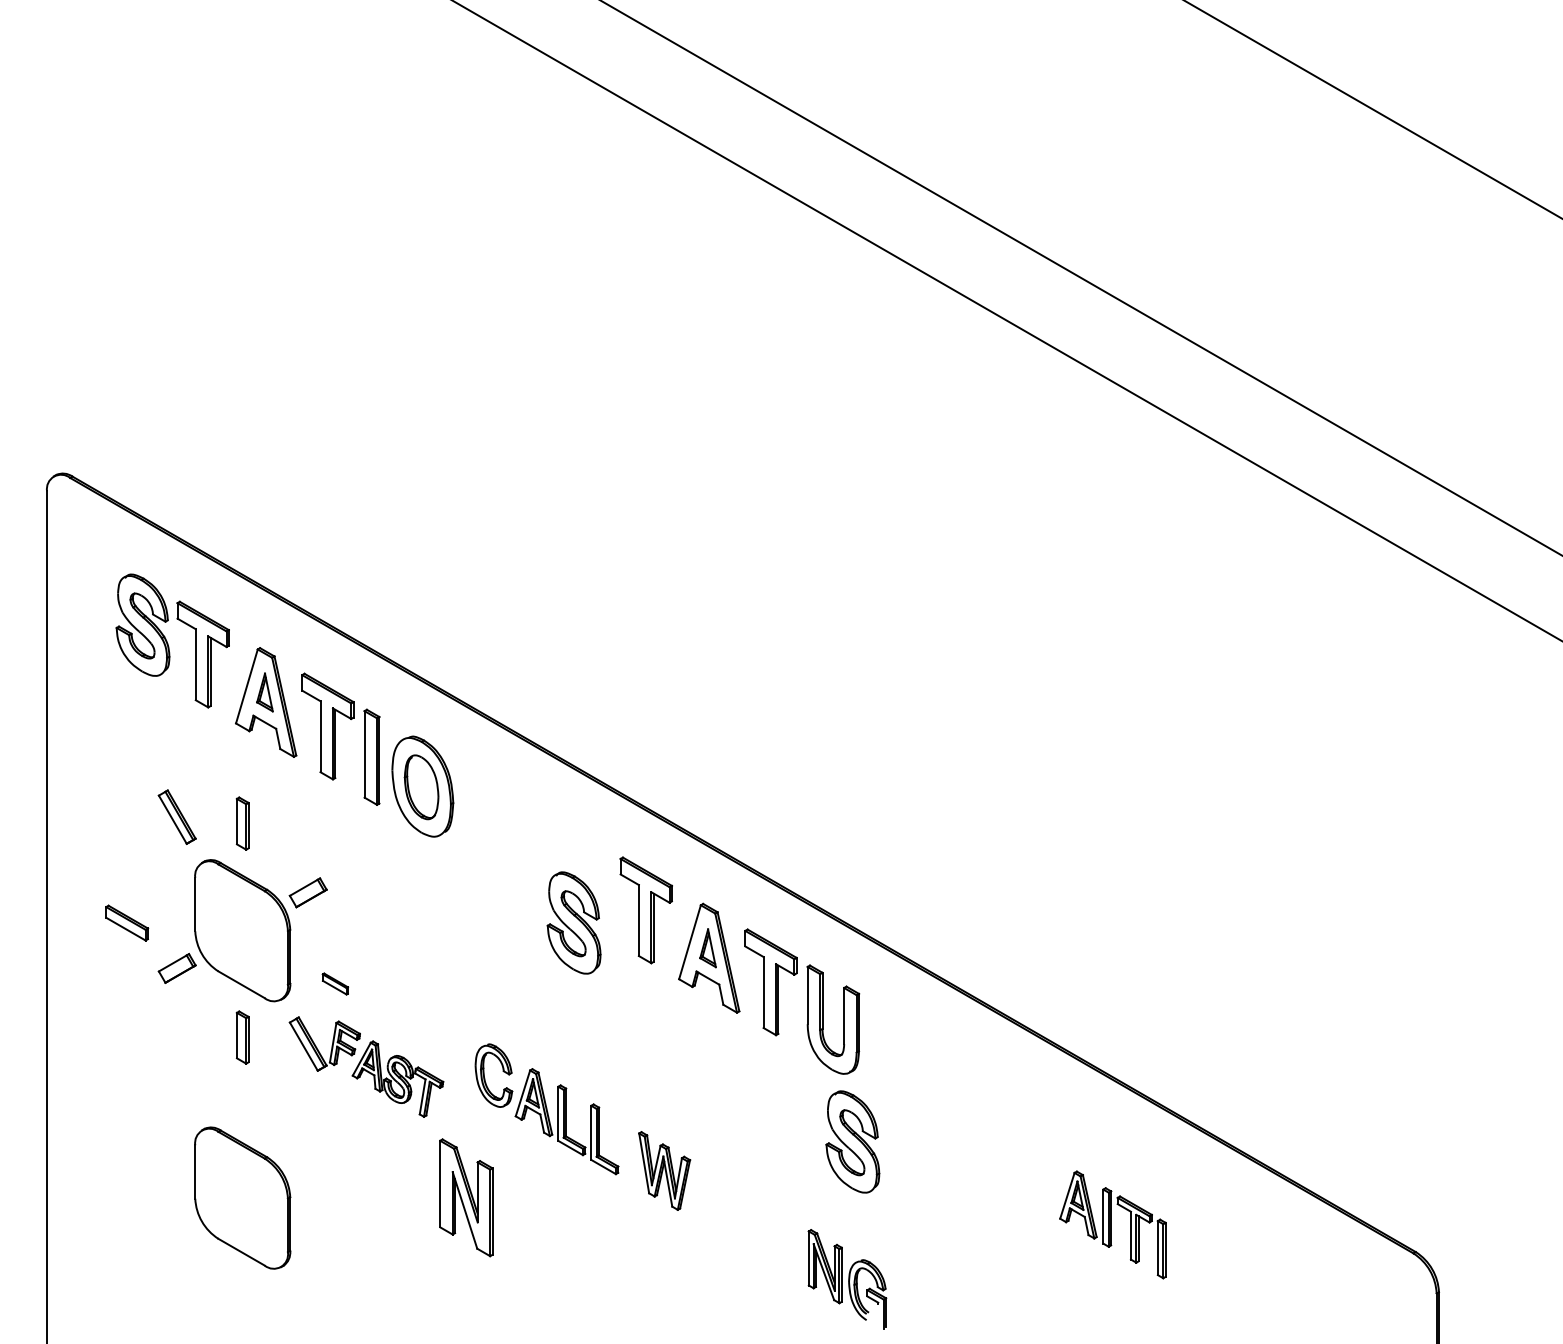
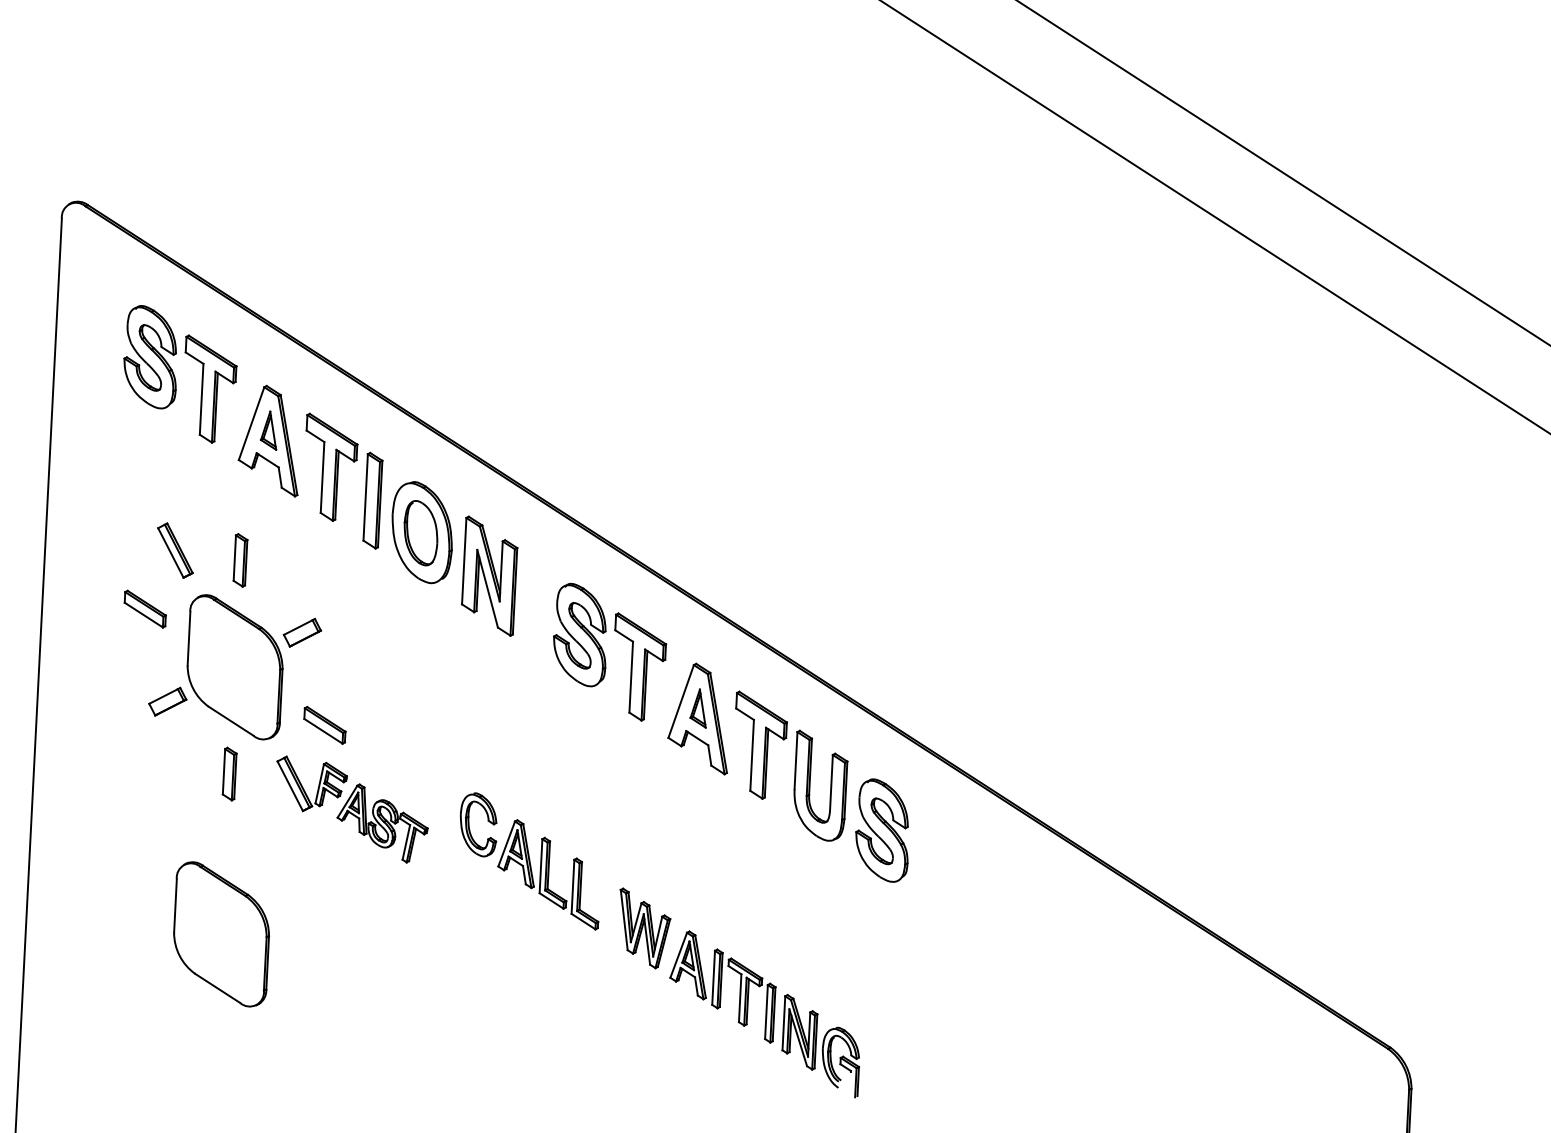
part: (127, 922) -> (145, 608), moved
part: (573, 922) -> (579, 634), moved
part: (335, 983) -> (325, 724), size x1.67
part: (852, 1141) -> (882, 830), moved
part: (466, 1197) -> (489, 575), moved
part: (1112, 1224) -> (722, 986), moved

